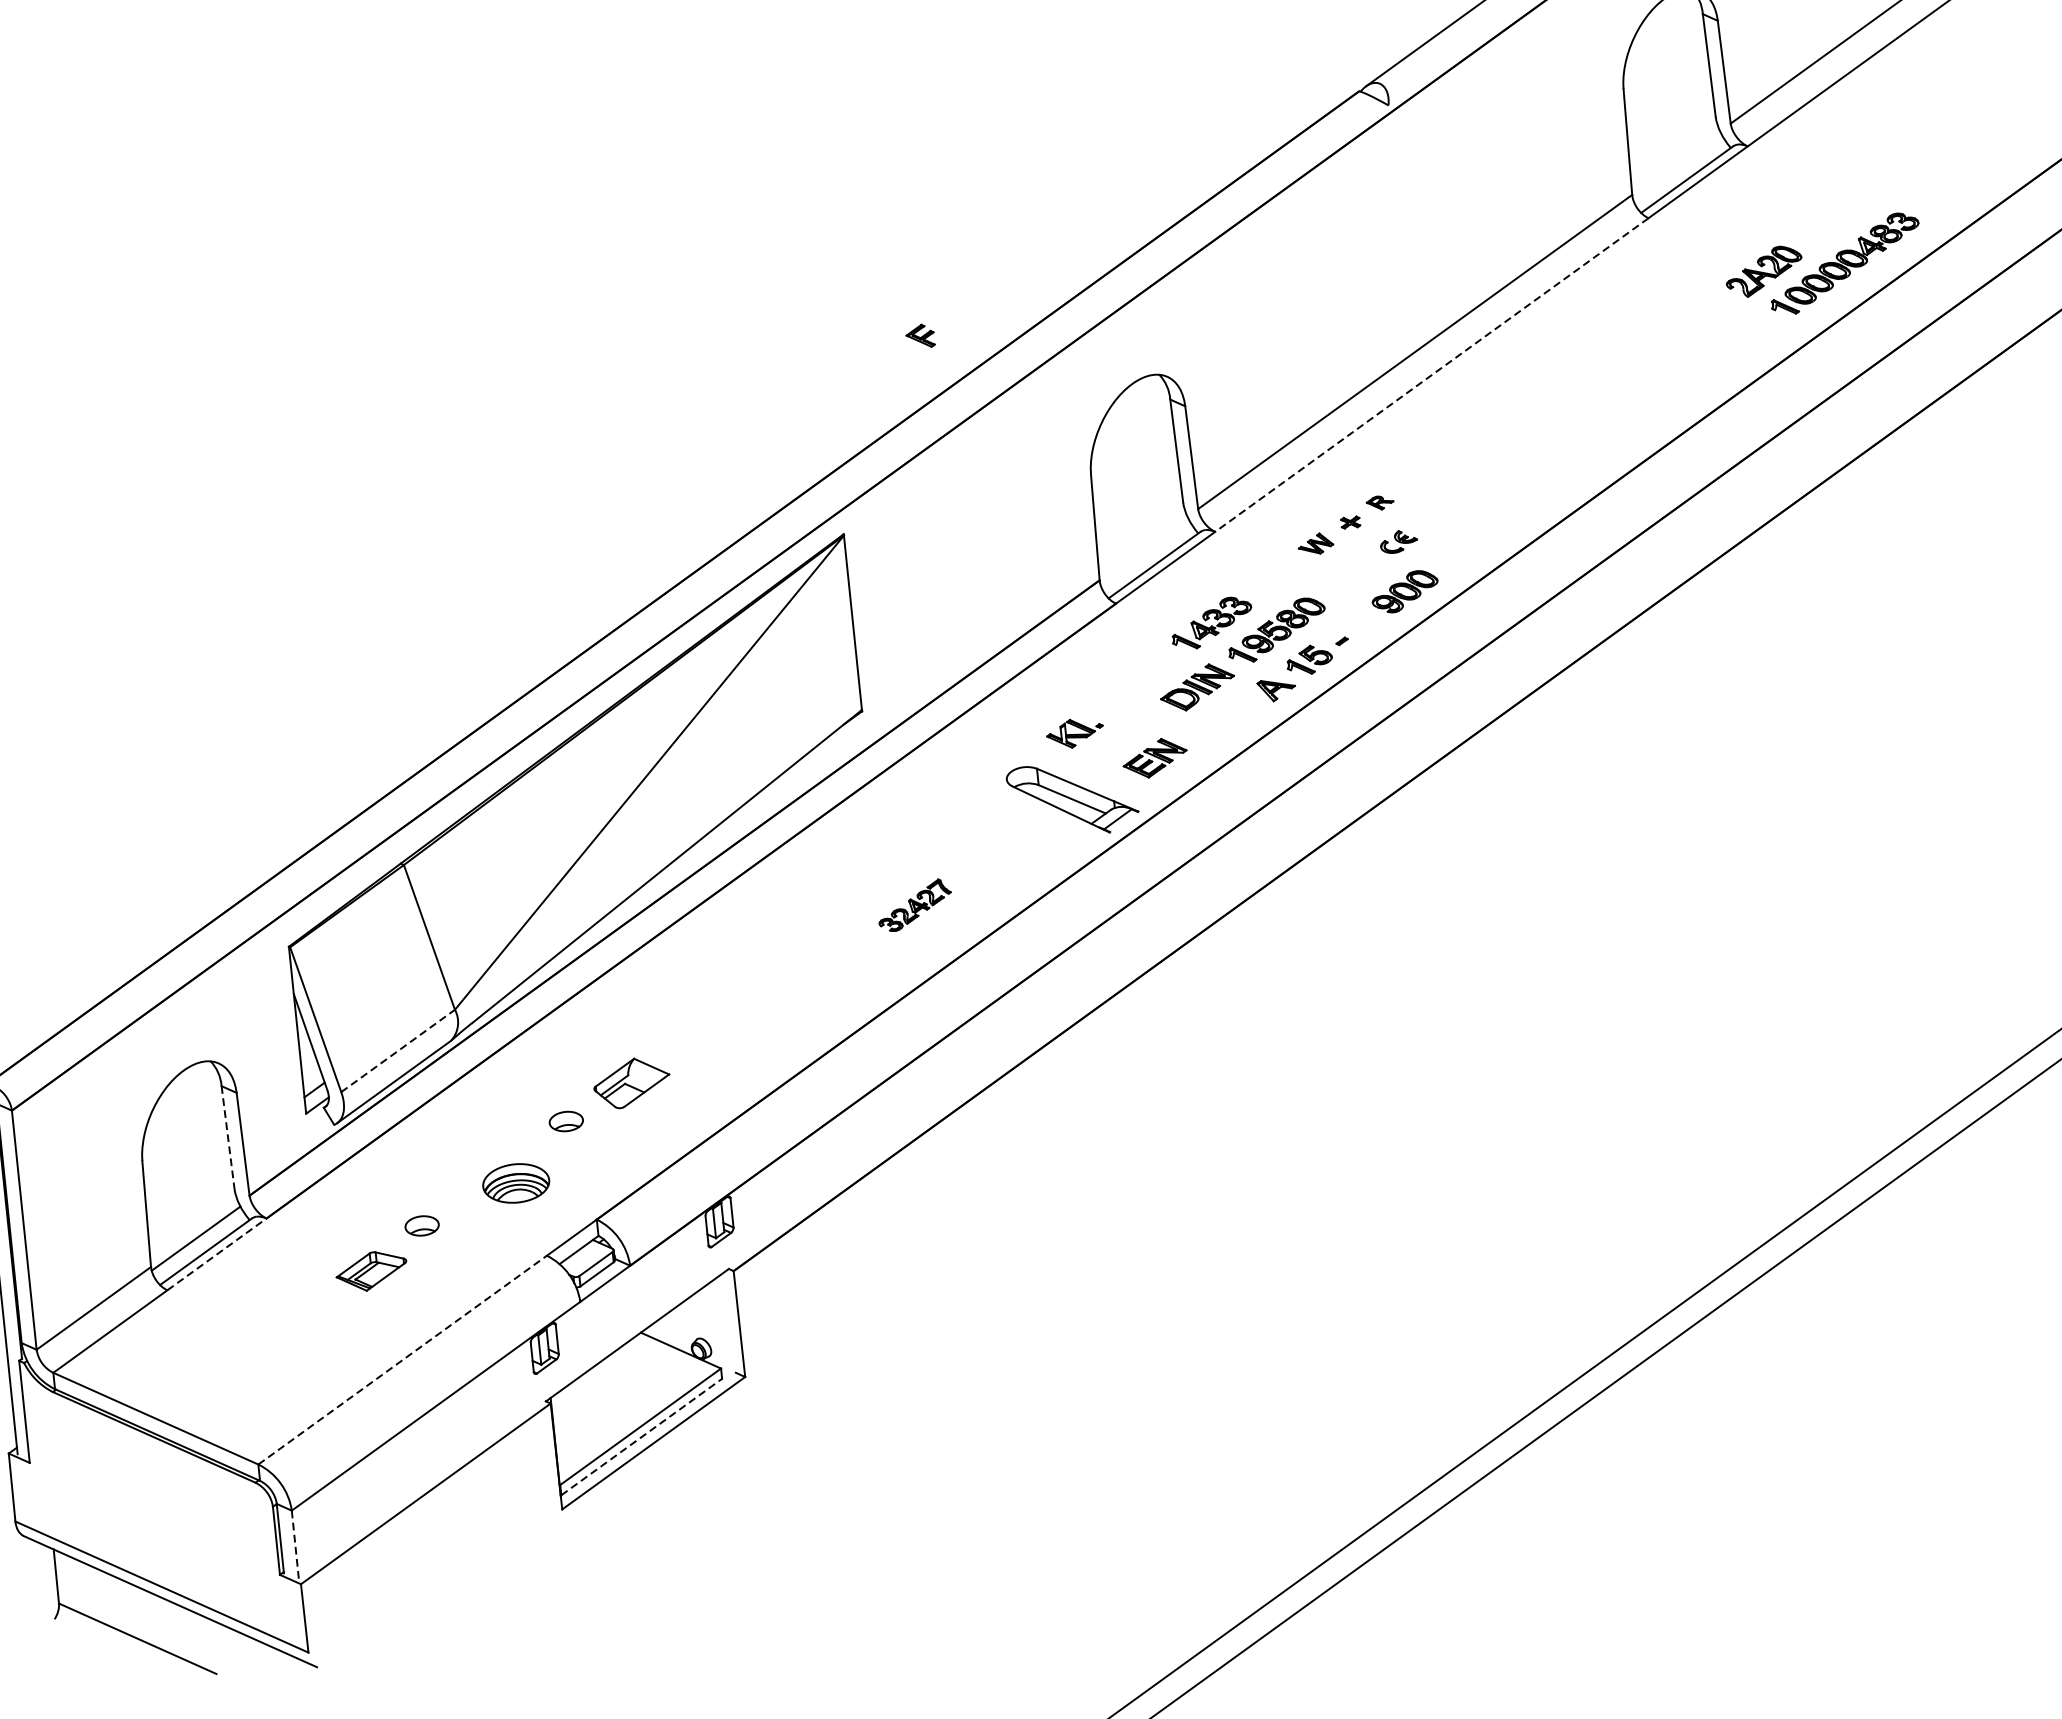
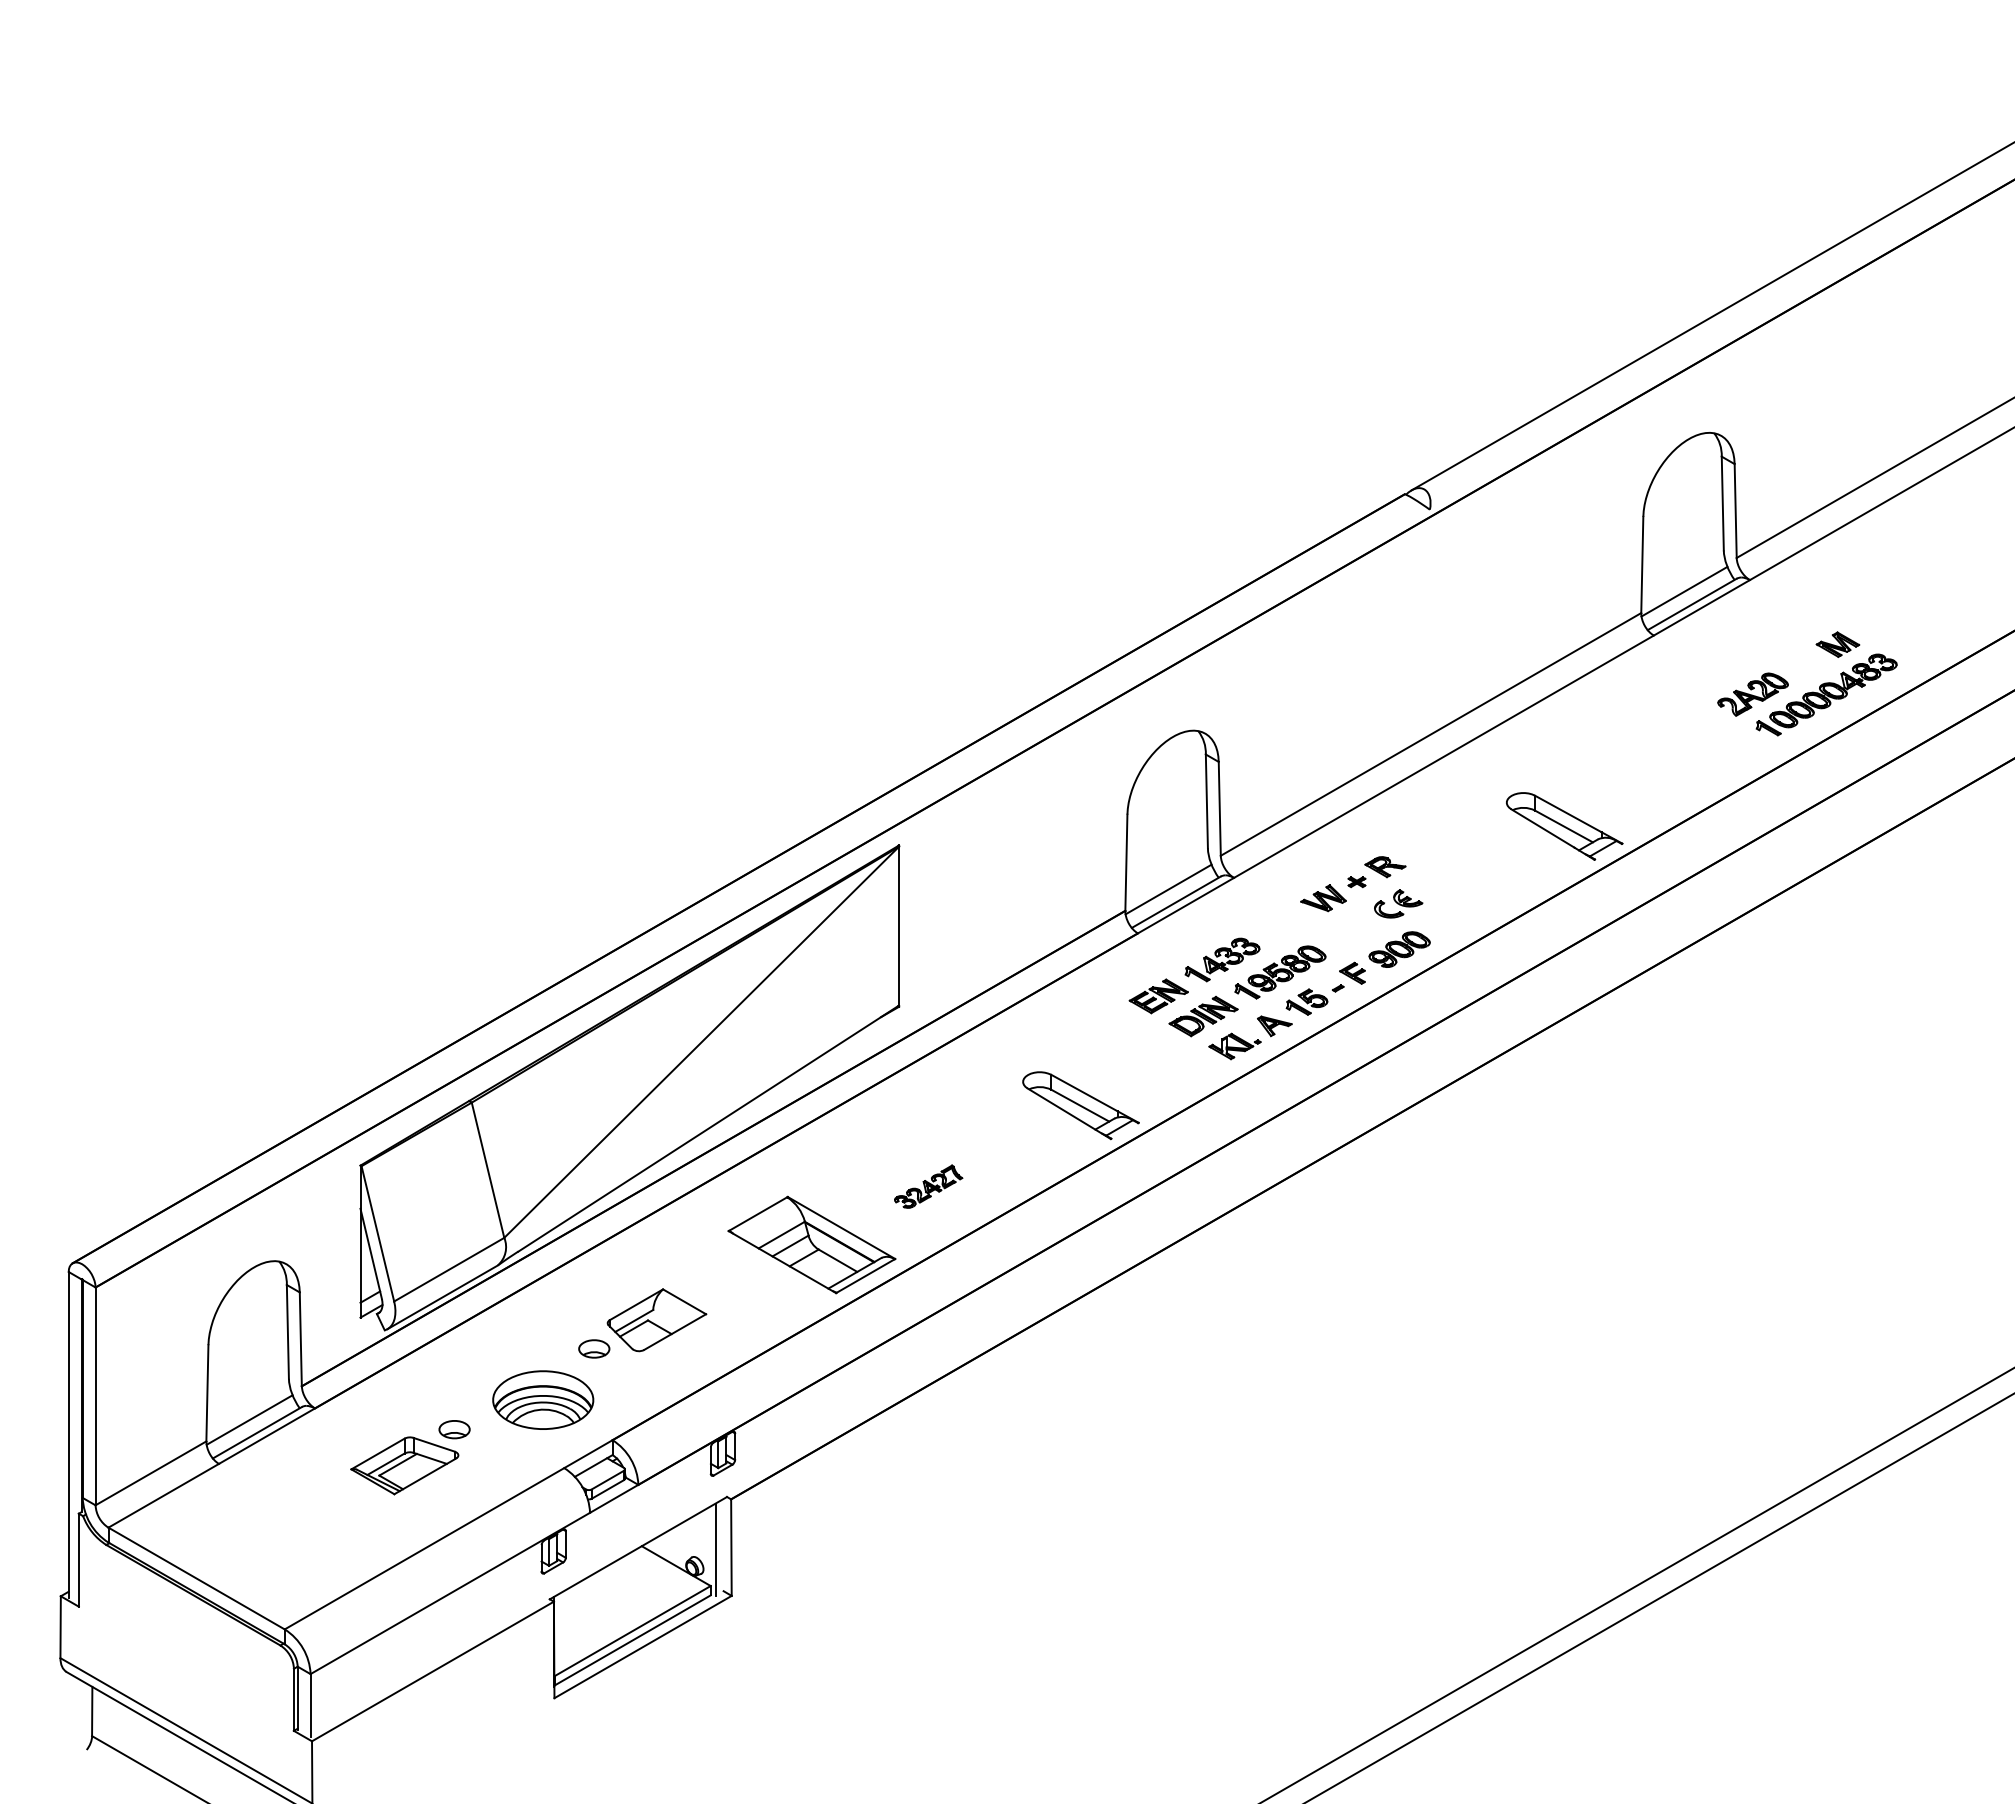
line: (1677, 166) -> (1684, 591), added
part: (1851, 207) -> (1837, 644), added
part: (920, 335) -> (1352, 972), moved
line: (1431, 375) -> (1443, 757), dashed -> solid
part: (1572, 437) -> (1564, 826), added
part: (1380, 503) -> (1385, 867), size x1.67
part: (1398, 541) -> (1398, 903), size x1.43
part: (1315, 544) -> (1323, 898), size x1.43
line: (1144, 552) -> (1168, 889), added
part: (1074, 733) -> (1234, 1046), moved
part: (1154, 758) -> (1158, 996), moved
part: (792, 982) -> (811, 1244), added
line: (398, 1050) -> (449, 1269), dashed -> solid
part: (631, 1083) -> (656, 1320), size x1.43
line: (227, 1137) -> (287, 1331), dashed -> solid
part: (516, 1182) -> (543, 1399), size x1.67
line: (217, 1253) -> (267, 1435), dashed -> solid
part: (371, 1270) -> (404, 1465), size x1.67
line: (722, 1327) -> (715, 1549), added
line: (402, 1359) -> (424, 1548), dashed -> solid
line: (641, 1437) -> (632, 1640), dashed -> solid
line: (295, 1545) -> (310, 1705), dashed -> solid

